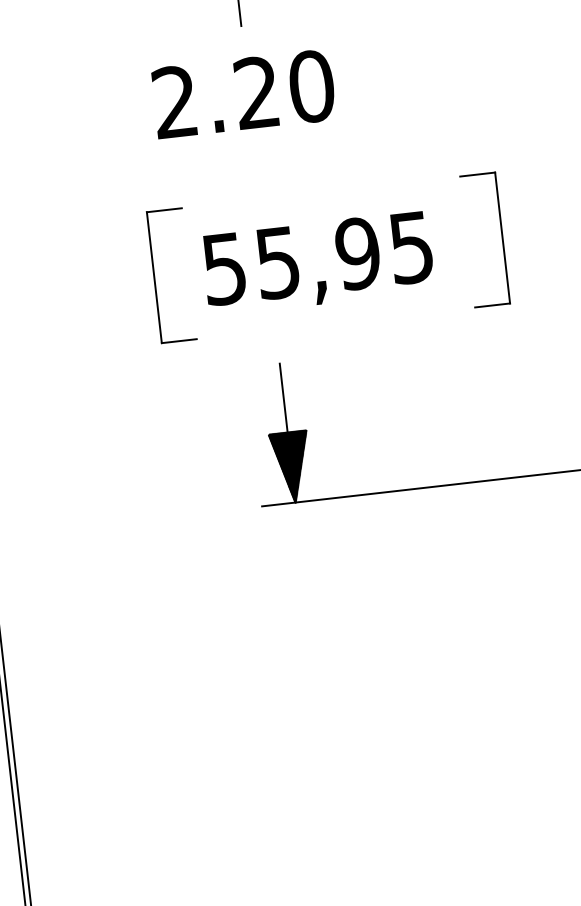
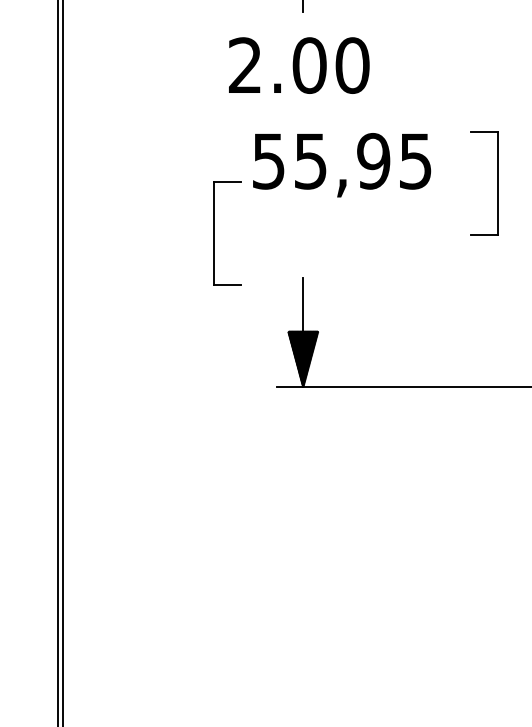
text: (256, 92) -> (309, 65), 2.20 -> 2.00
part: (501, 237) -> (497, 183), moved
text: (318, 263) -> (342, 165), moved
part: (155, 277) -> (214, 233), moved

